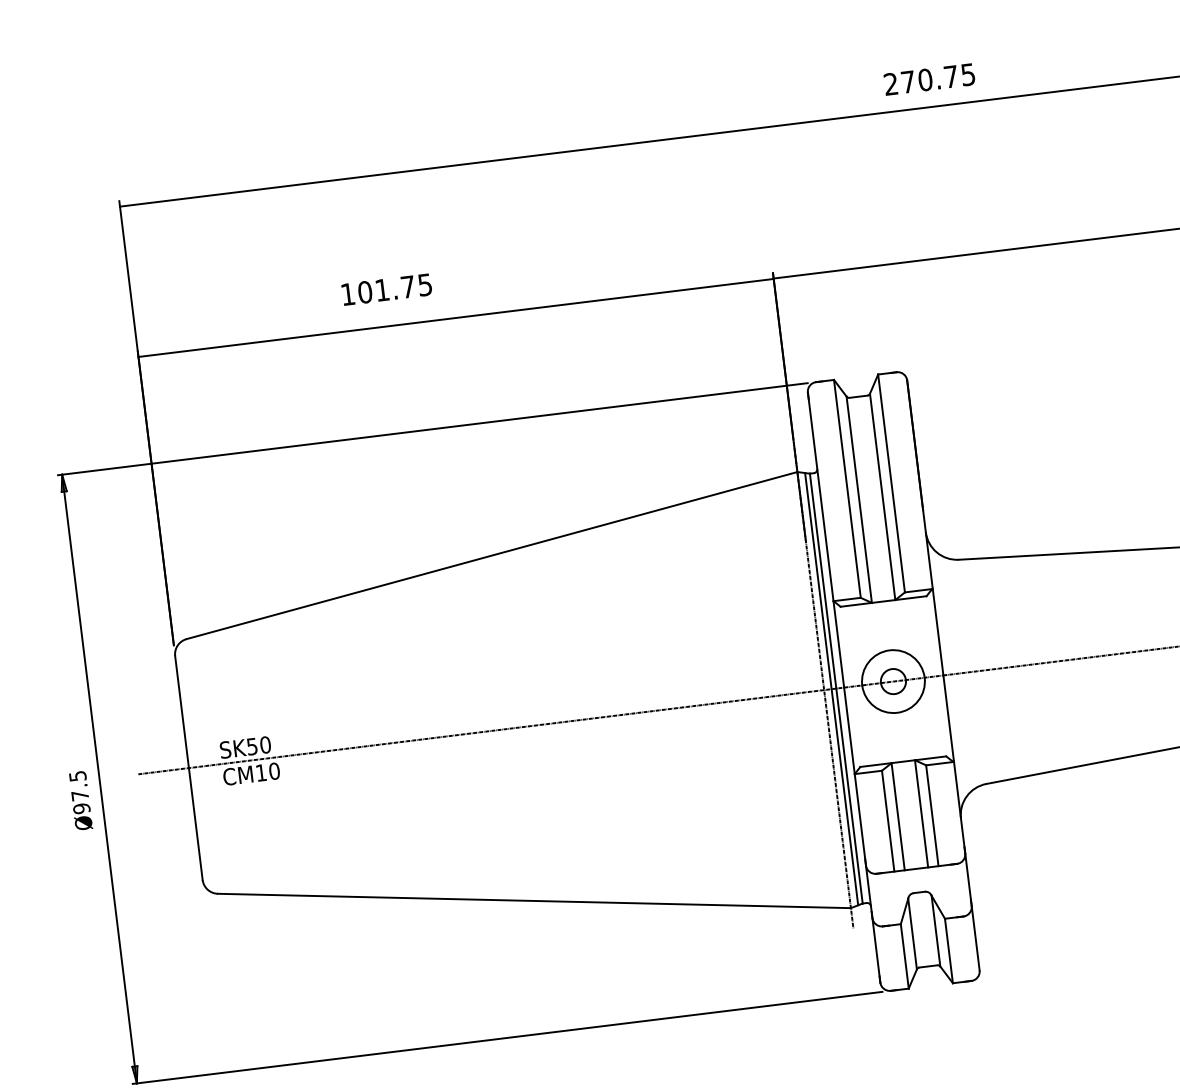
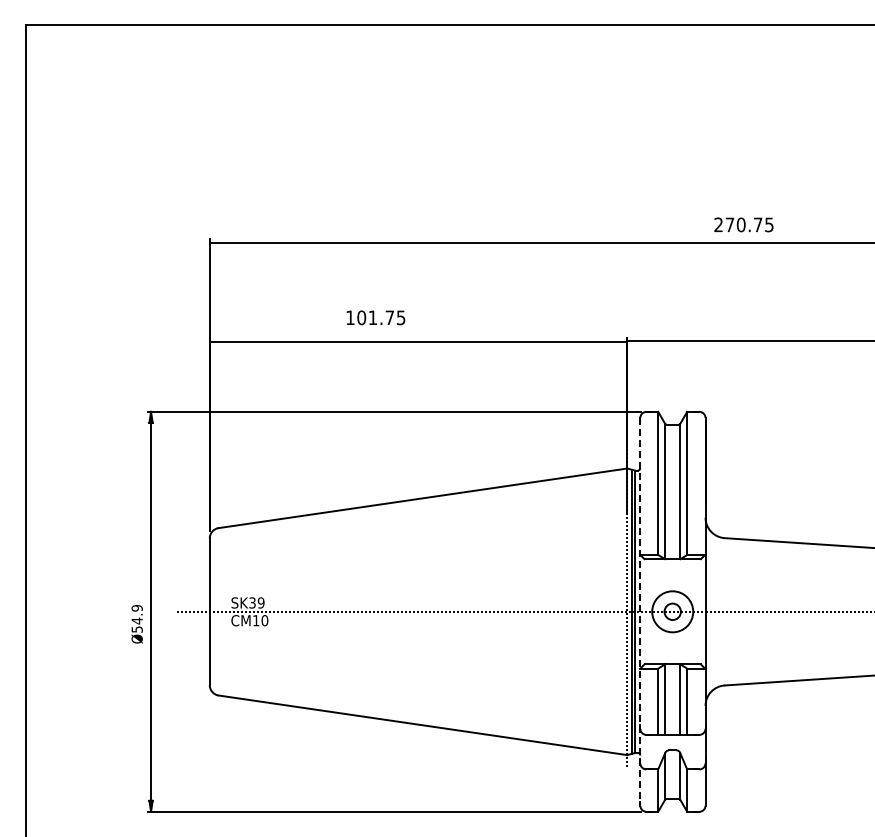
line: (844, 687) -> (640, 611), solid -> dashed
text: (258, 745) -> (256, 602), SK50 -> SK39
text: (78, 791) -> (136, 618), Ø97.5 -> Ø54.9

